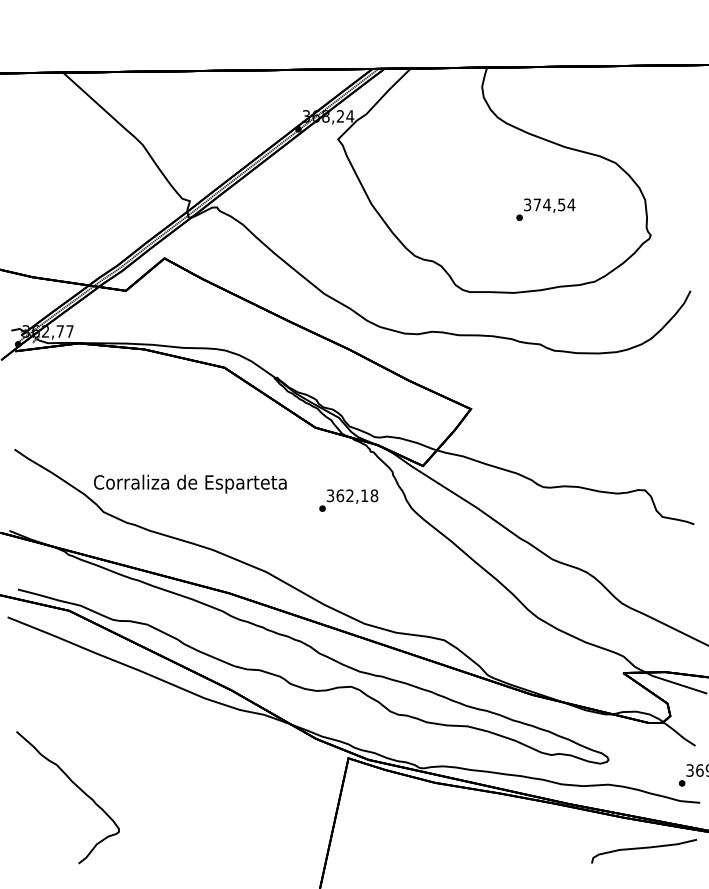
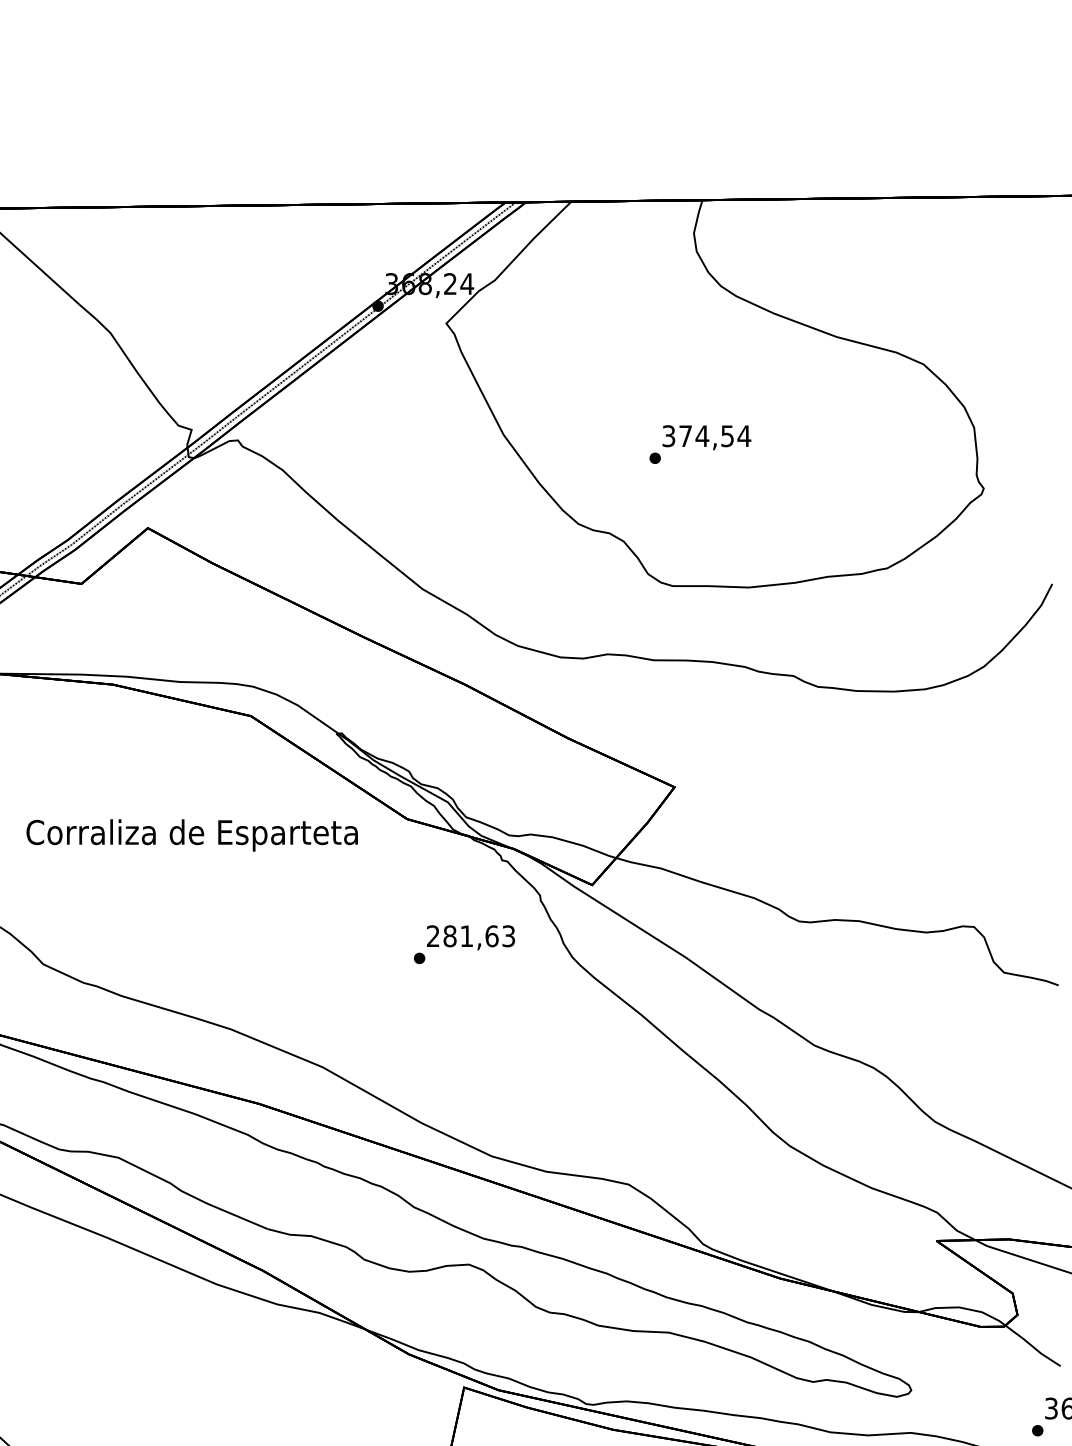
text: (545, 209) -> (699, 444), moved
text: (190, 483) -> (192, 834), moved
text: (352, 495) -> (471, 935), 362,18 -> 281,63

